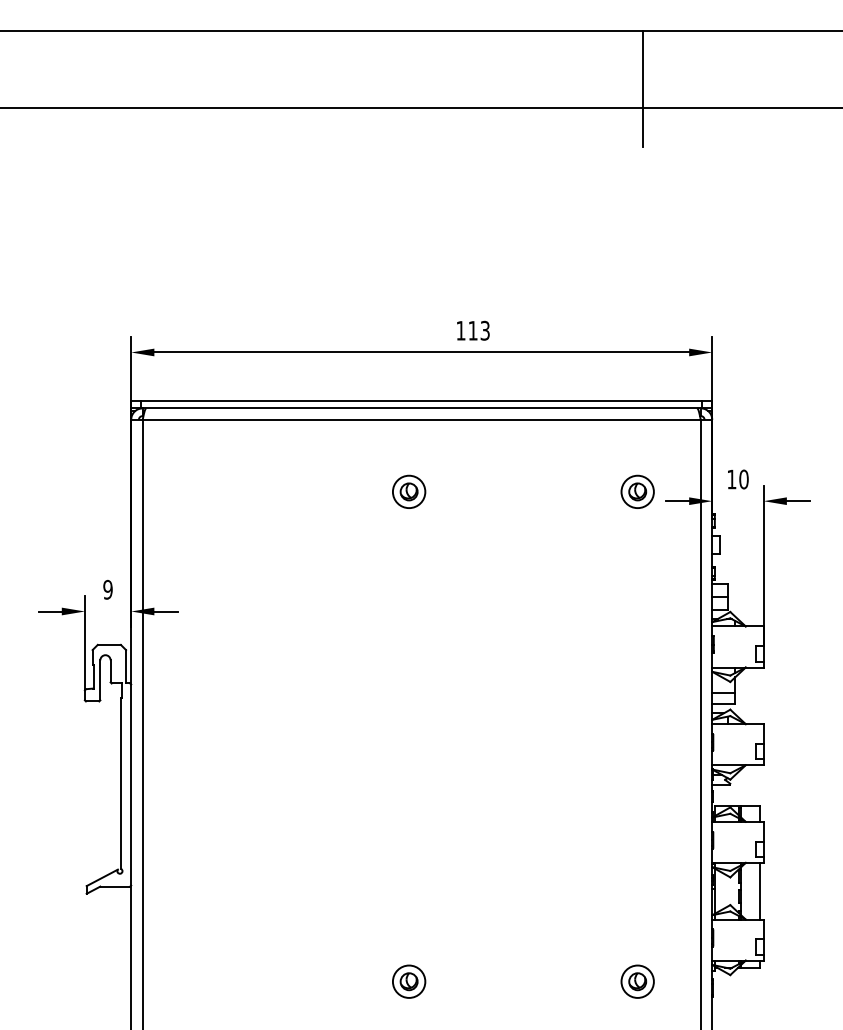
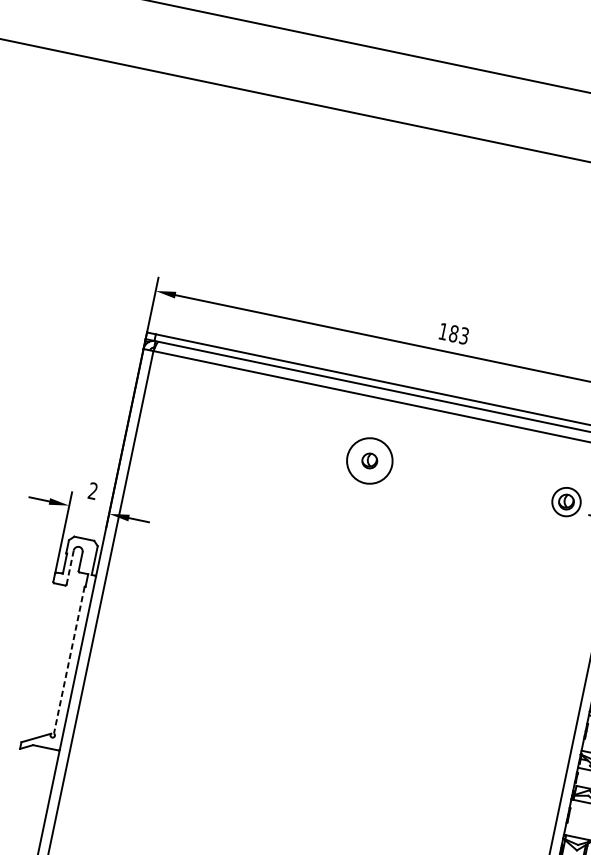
text: (472, 330) -> (453, 333), 113 -> 183
circle: (408, 491) -> (369, 460), size x1.6
text: (107, 589) -> (92, 490), 9 -> 2
line: (100, 679) -> (70, 566), solid -> dashed
line: (120, 784) -> (68, 660), solid -> dashed

